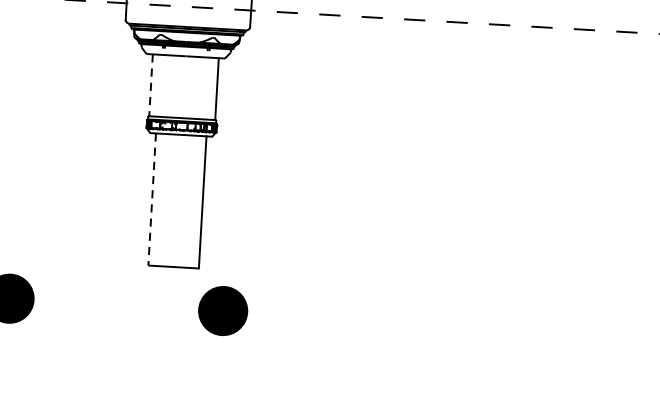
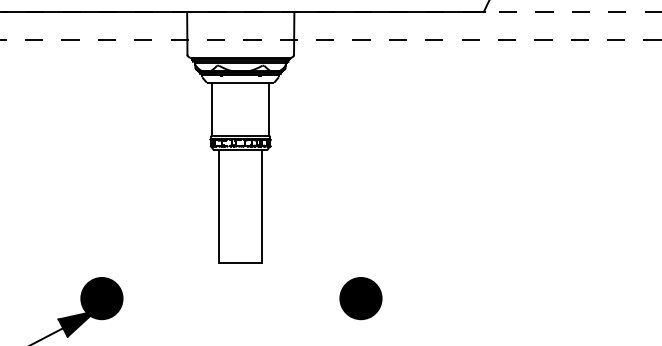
line: (151, 85) -> (212, 109), dashed -> solid
line: (151, 199) -> (218, 206), dashed -> solid
part: (222, 310) -> (360, 298), moved

